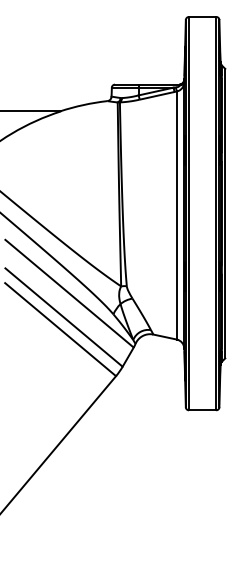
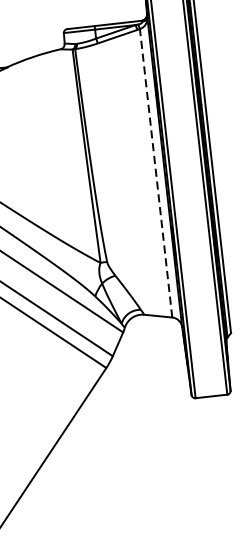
line: (176, 215) -> (155, 173), solid -> dashed

